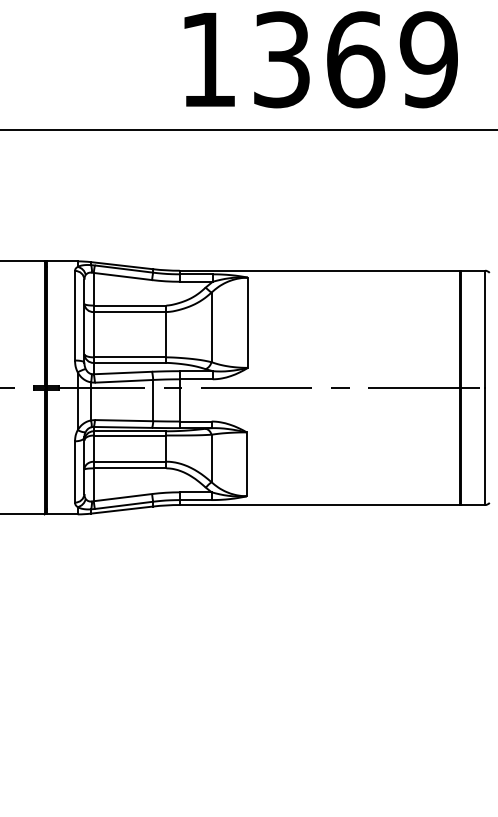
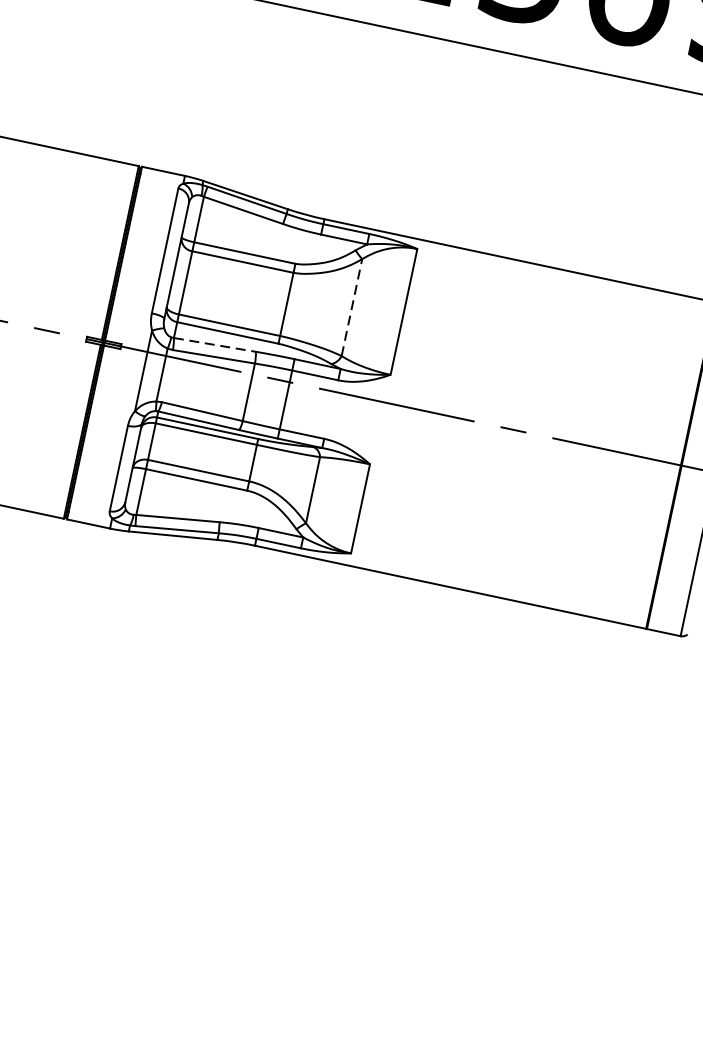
line: (211, 327) -> (351, 307), solid -> dashed
line: (123, 373) -> (215, 345), solid -> dashed

